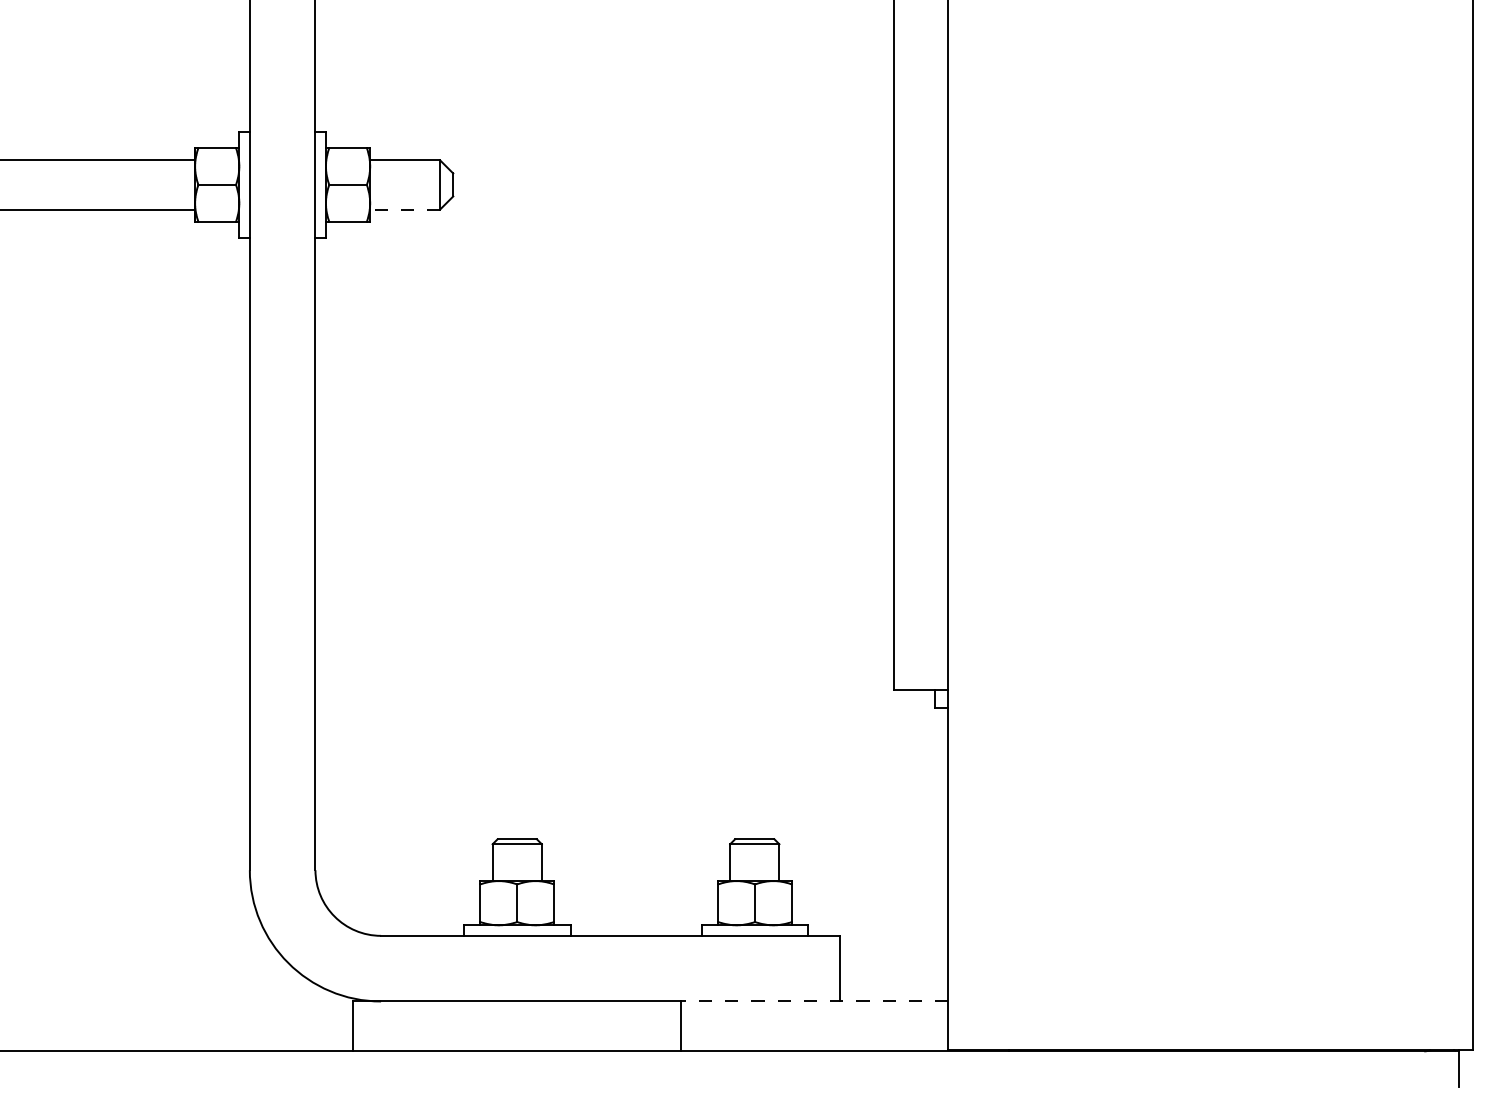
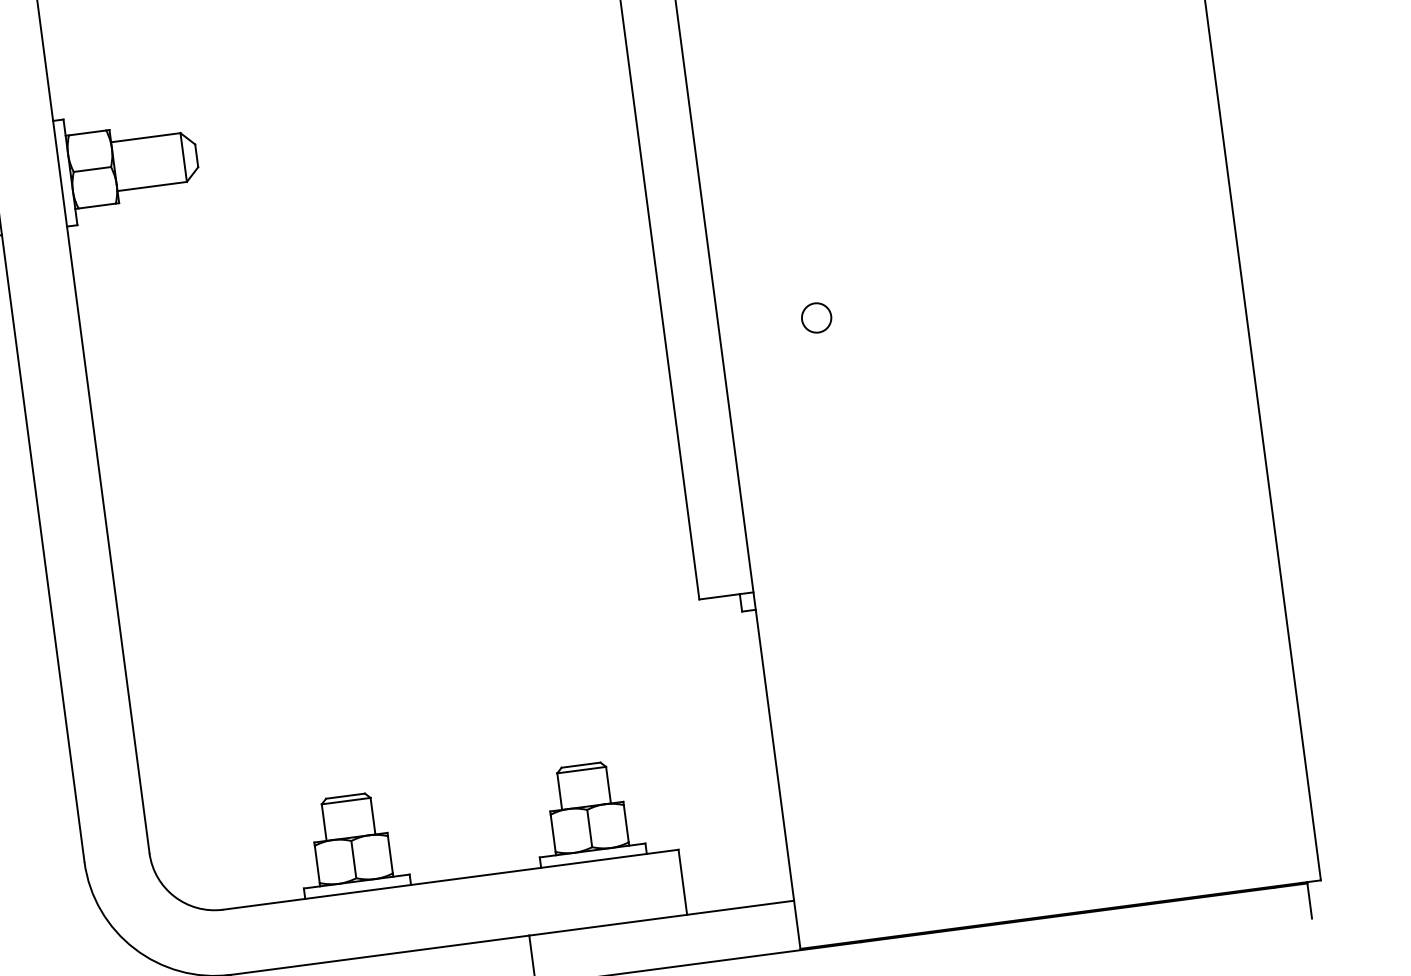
line: (405, 209) -> (152, 186), dashed -> solid
circle: (1046, 426) -> (816, 317), added
line: (814, 1001) -> (661, 918), dashed -> solid

